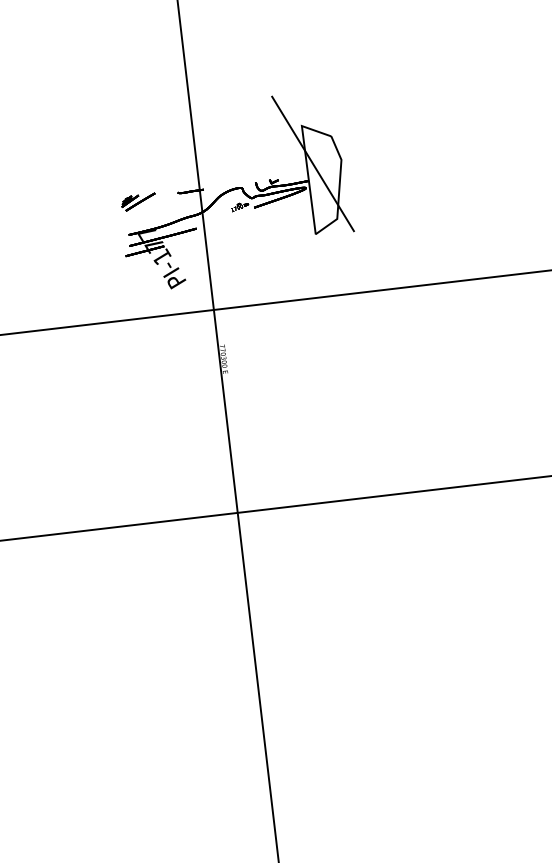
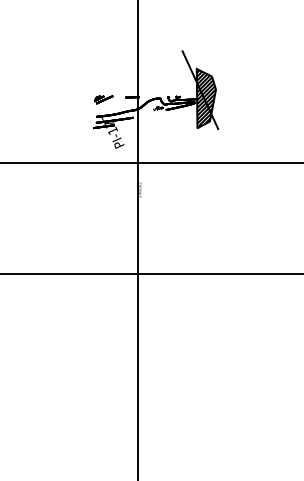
hatch: (324, 178) -> (205, 98), added

